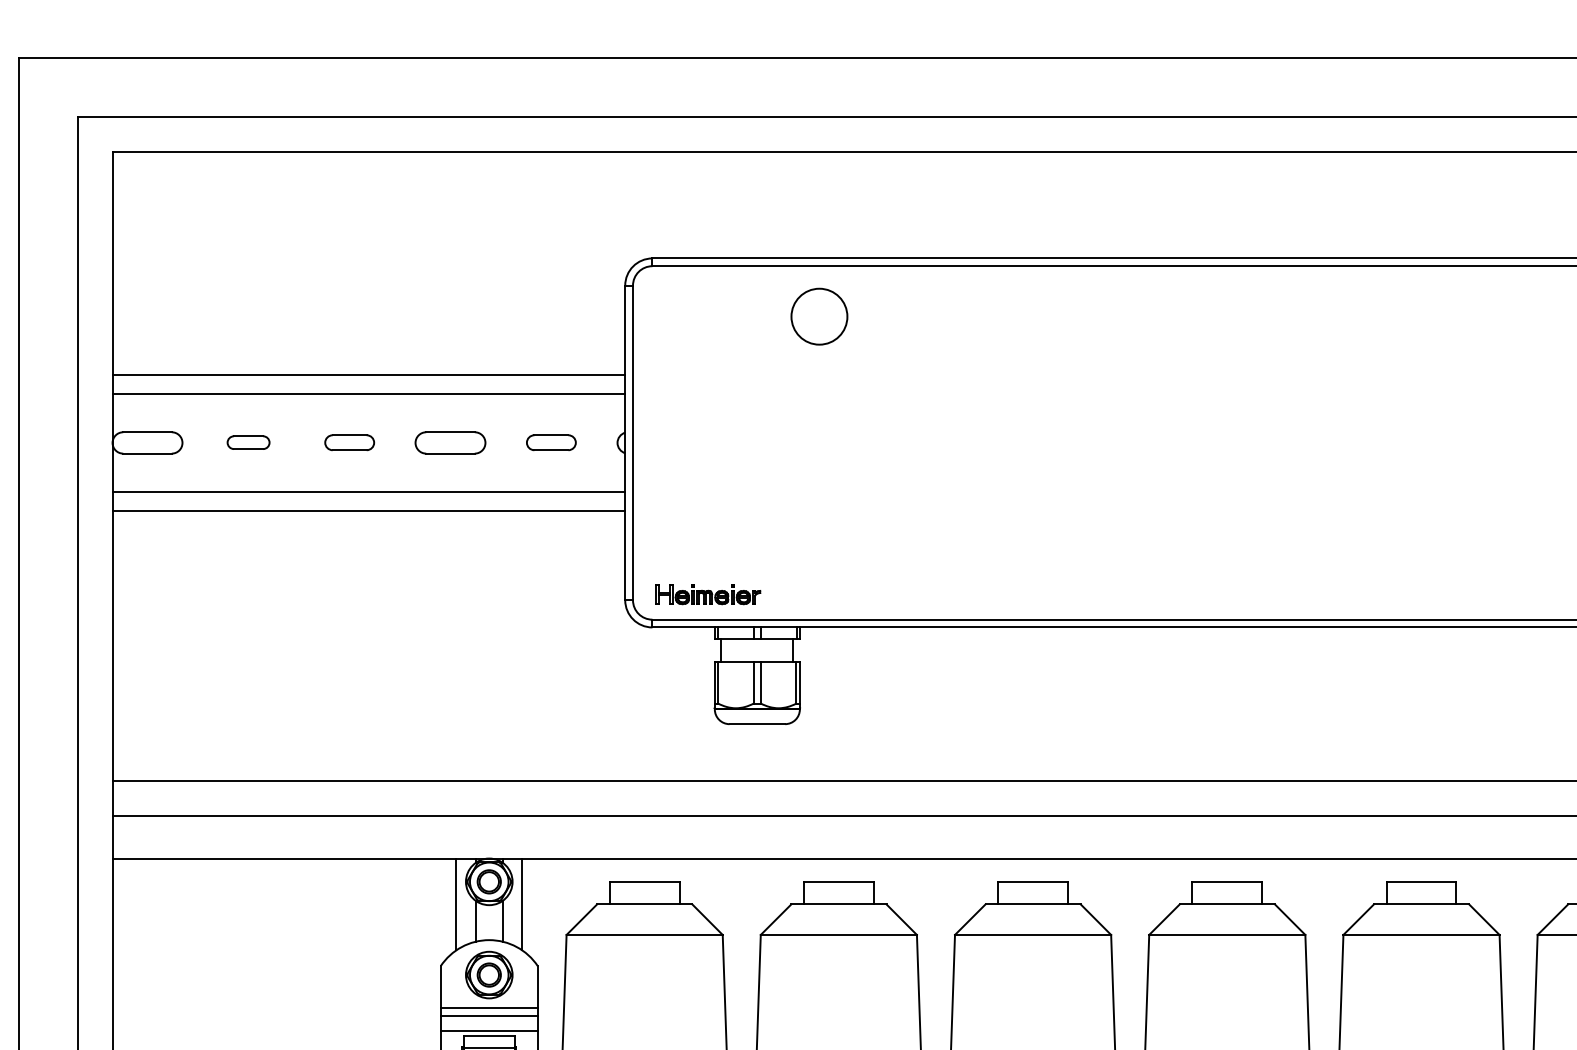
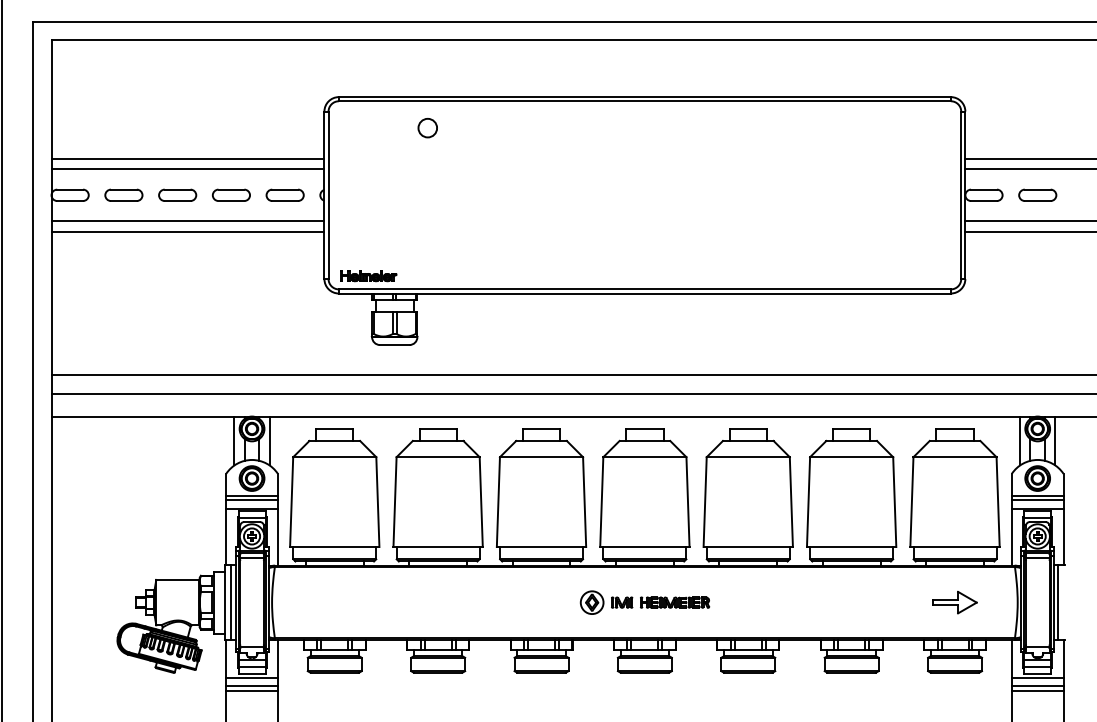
circle: (818, 315) -> (427, 127), size x0.62
part: (247, 441) -> (123, 194), size x1.67
part: (349, 441) -> (177, 194), size x1.43
part: (550, 441) -> (284, 194), size x1.43

